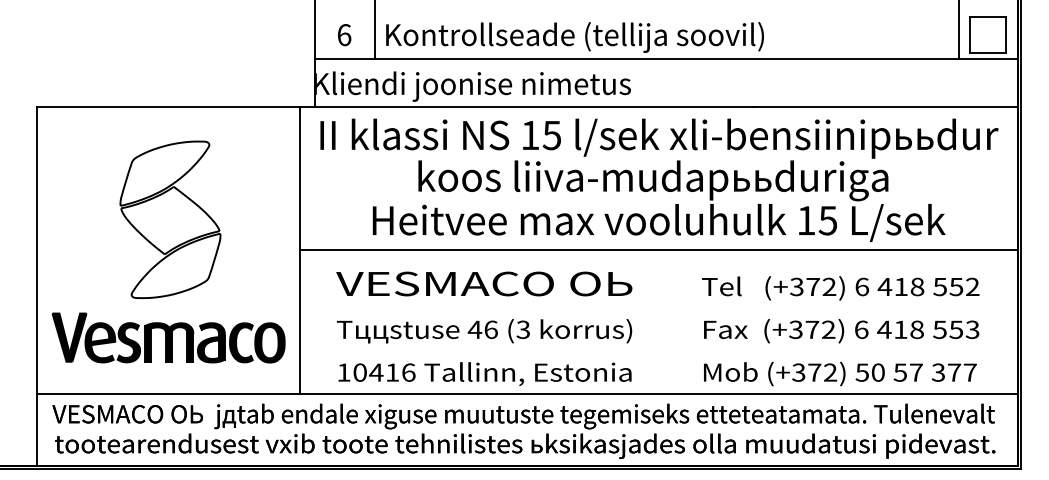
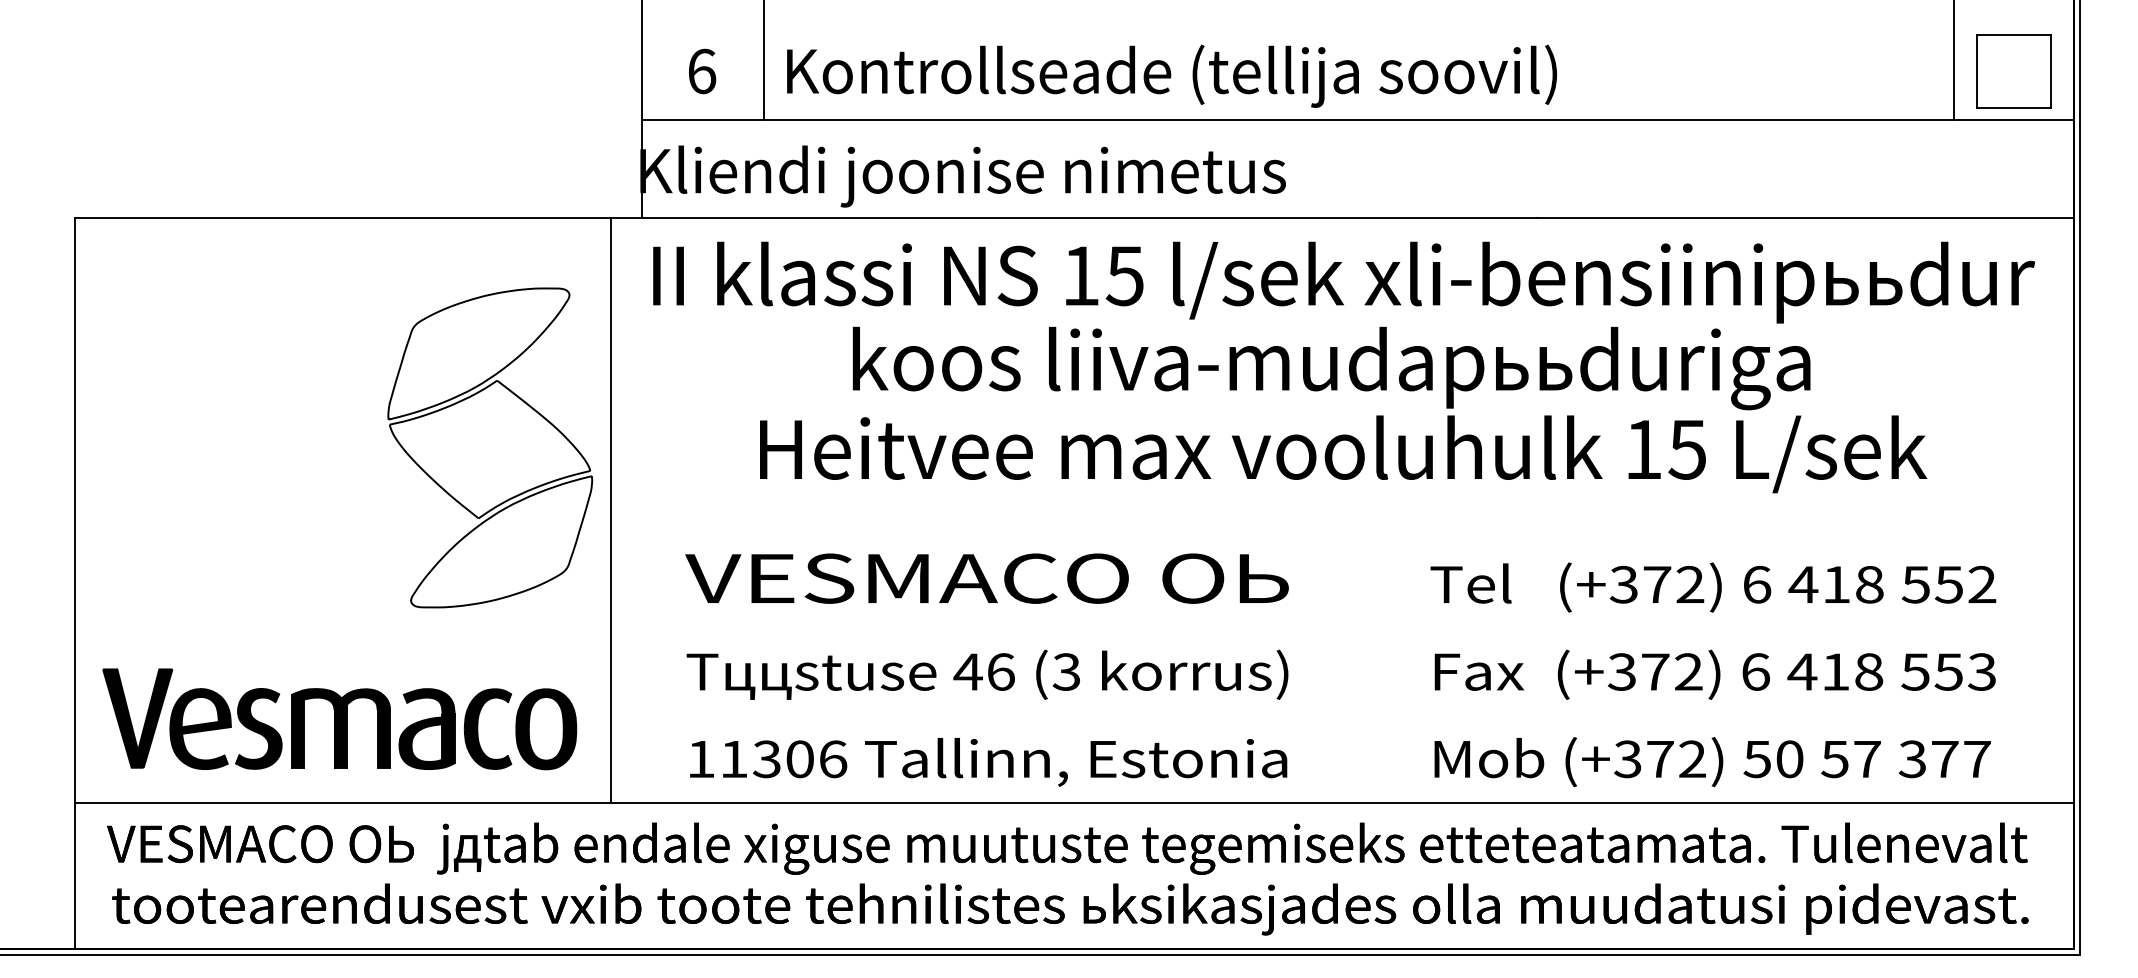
part: (170, 219) -> (490, 447), moved
line: (658, 250) -> (1342, 510), removed
part: (168, 337) -> (339, 718), moved
text: (376, 372) -> (767, 758), 10416 -> 11306

